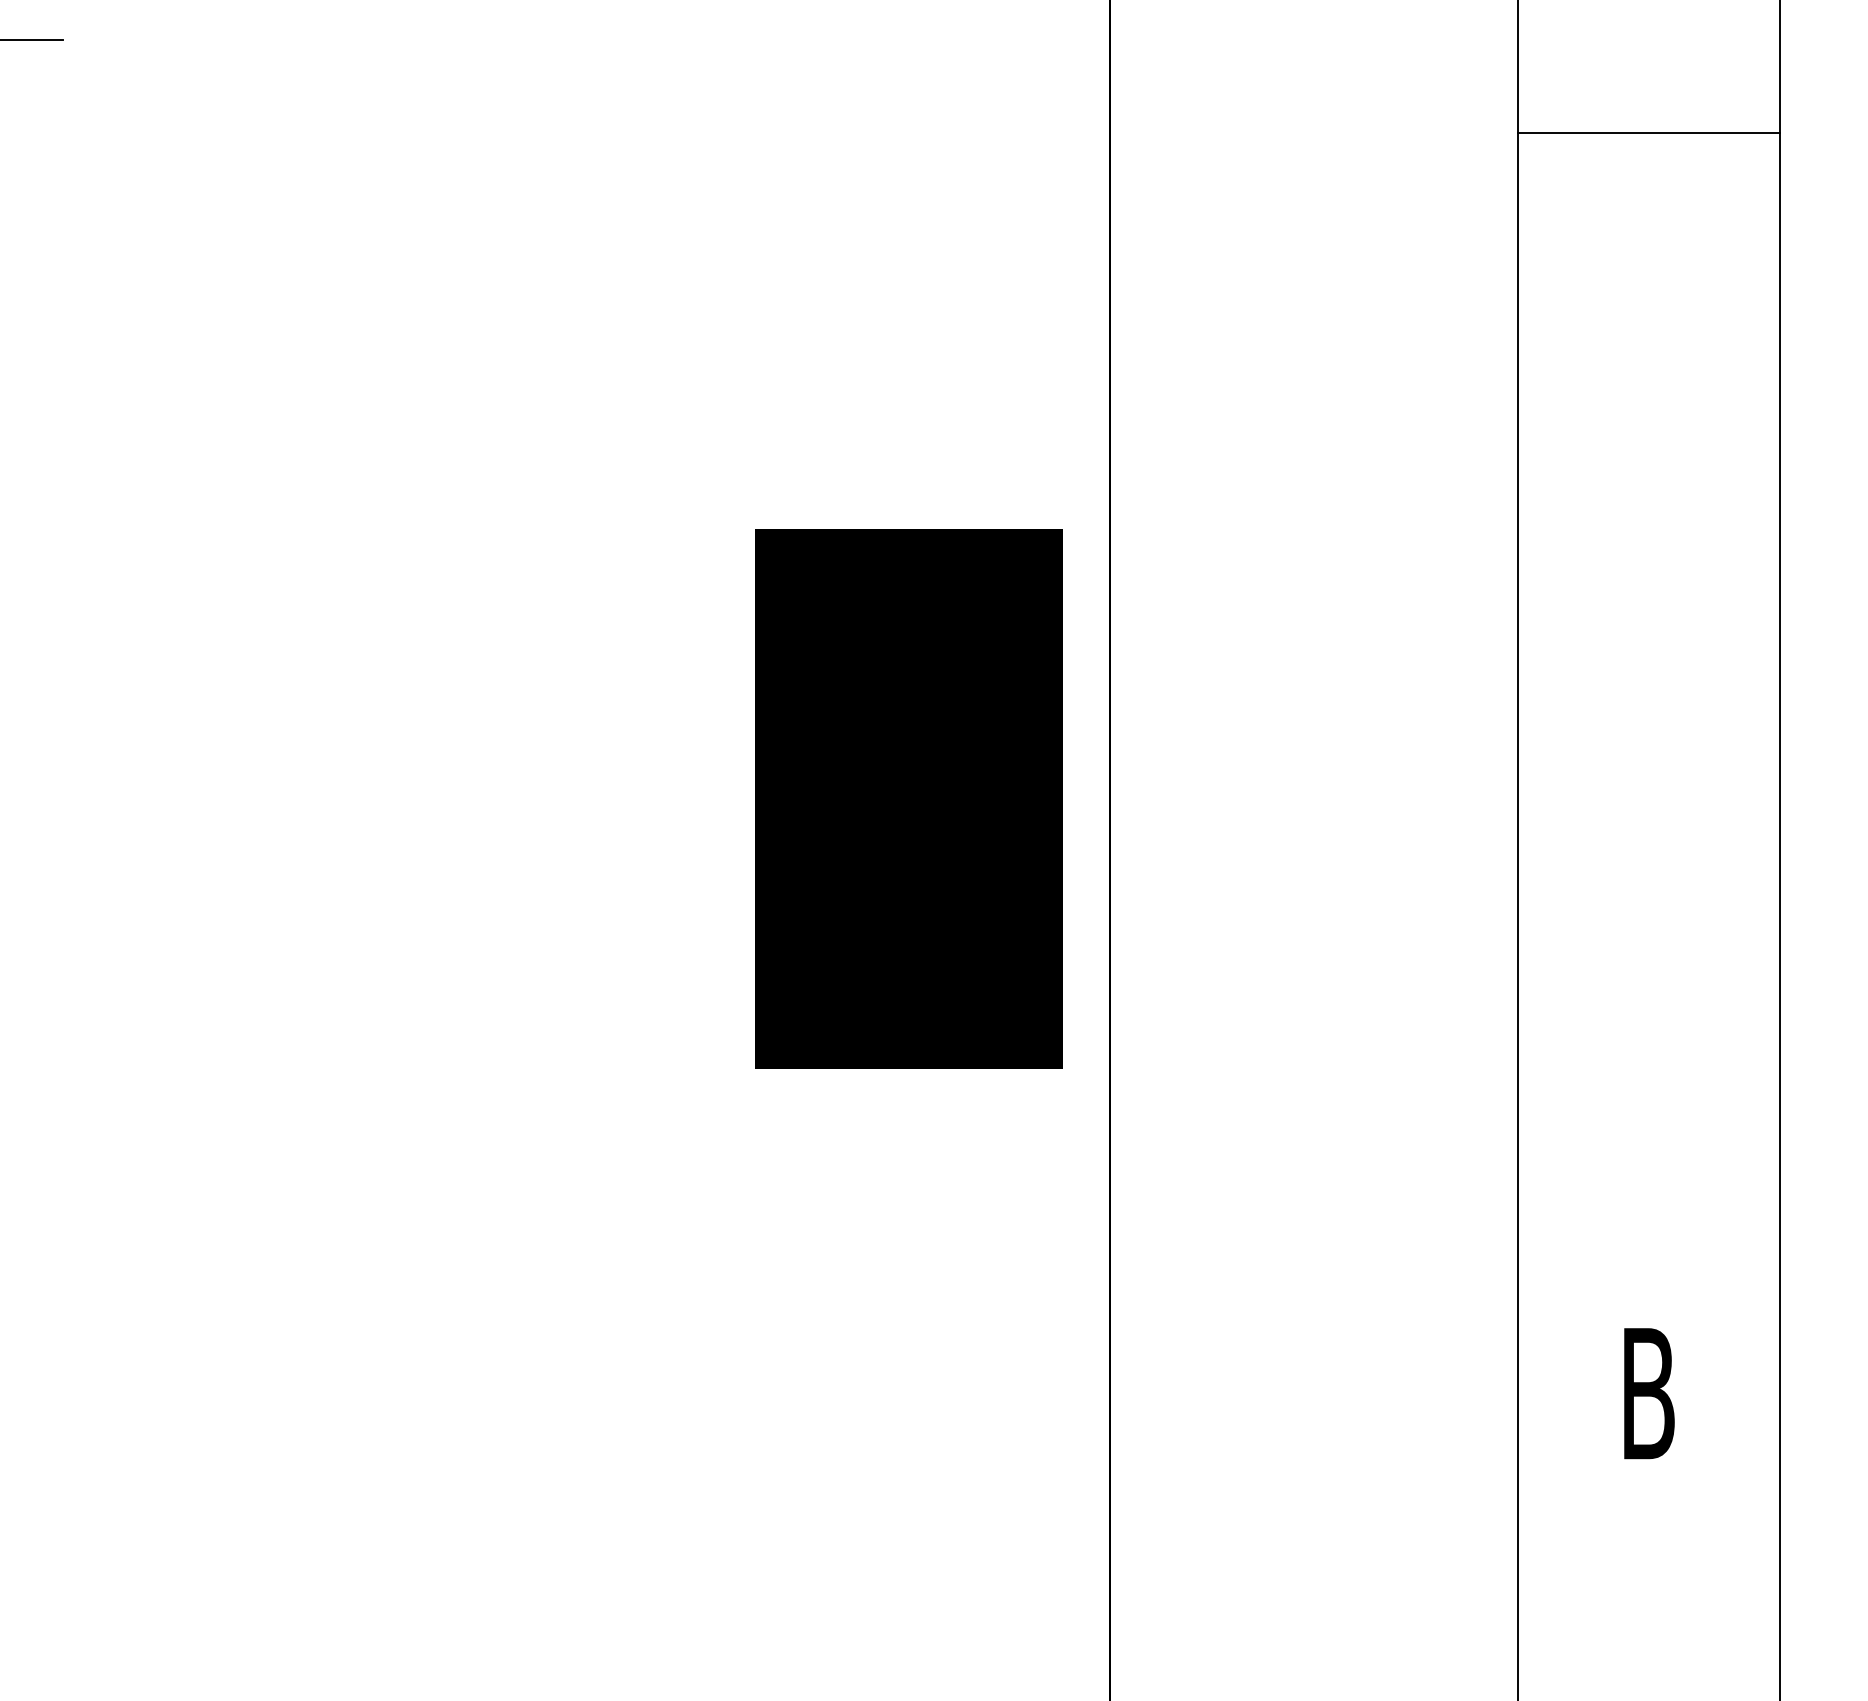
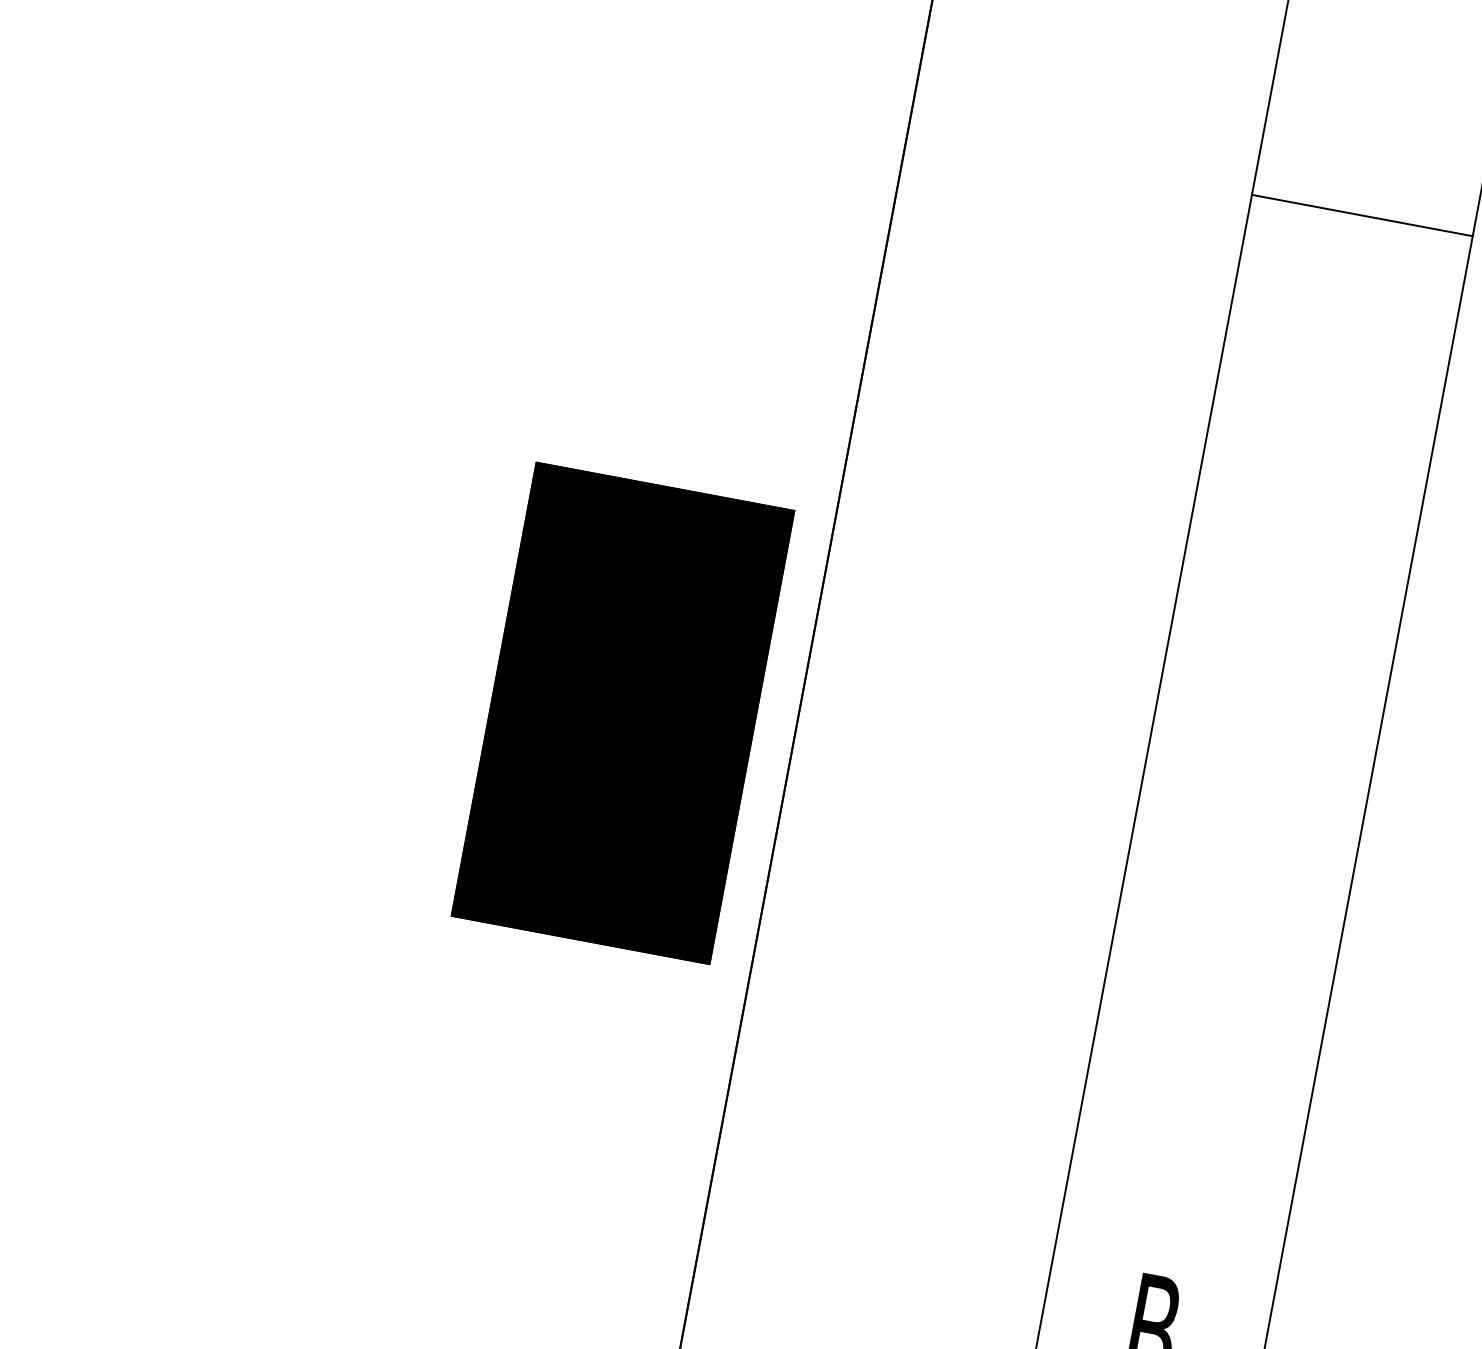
line: (1648, 133) -> (1361, 215), moved

